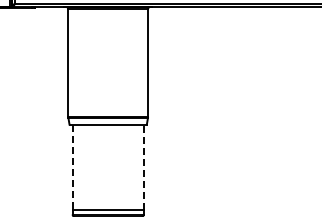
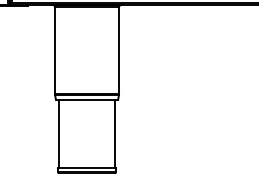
line: (143, 166) -> (115, 133), dashed -> solid
line: (72, 167) -> (58, 134), dashed -> solid

